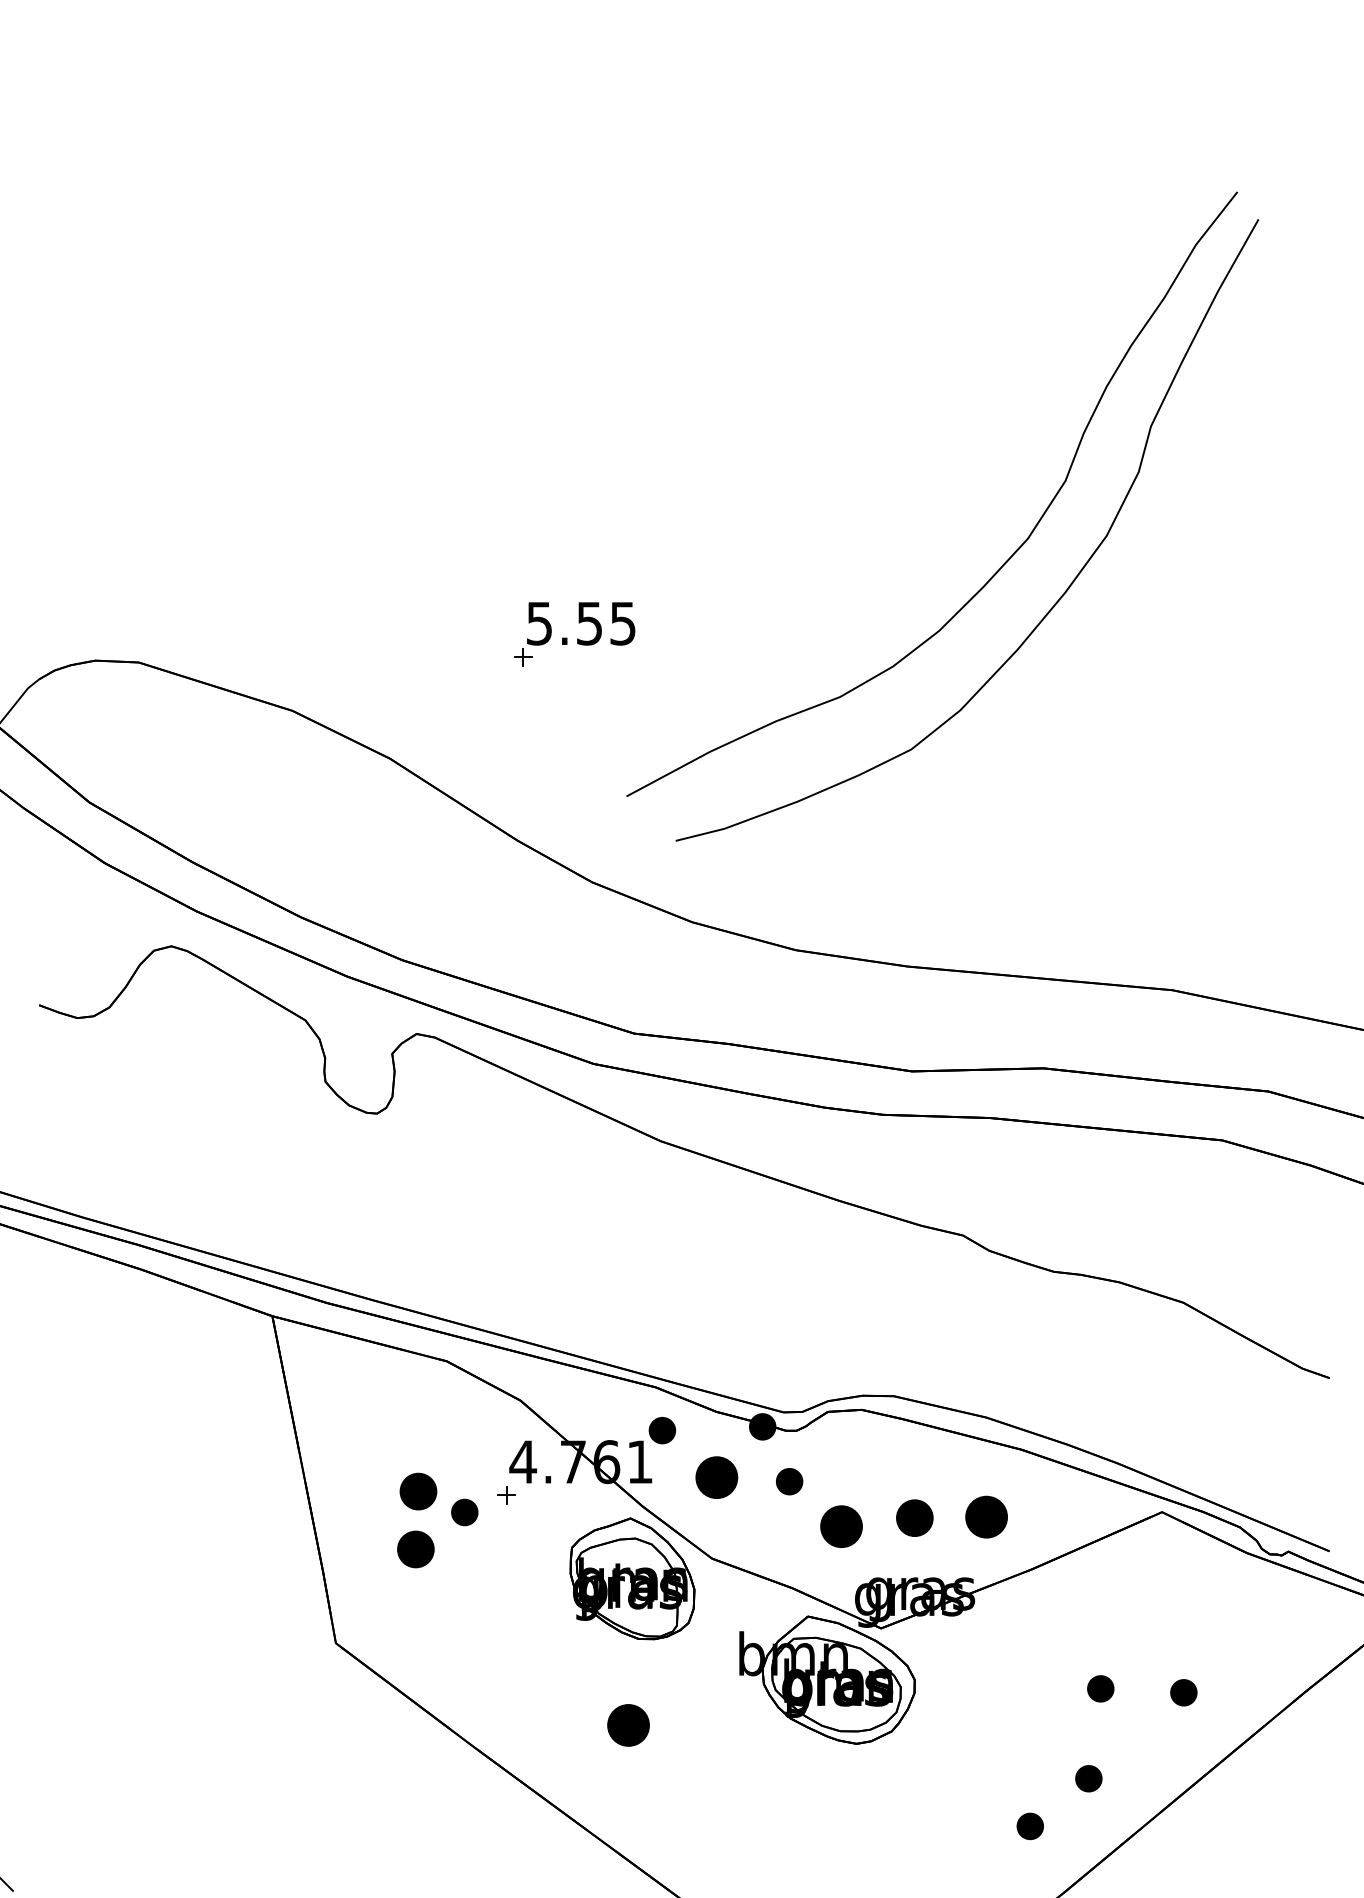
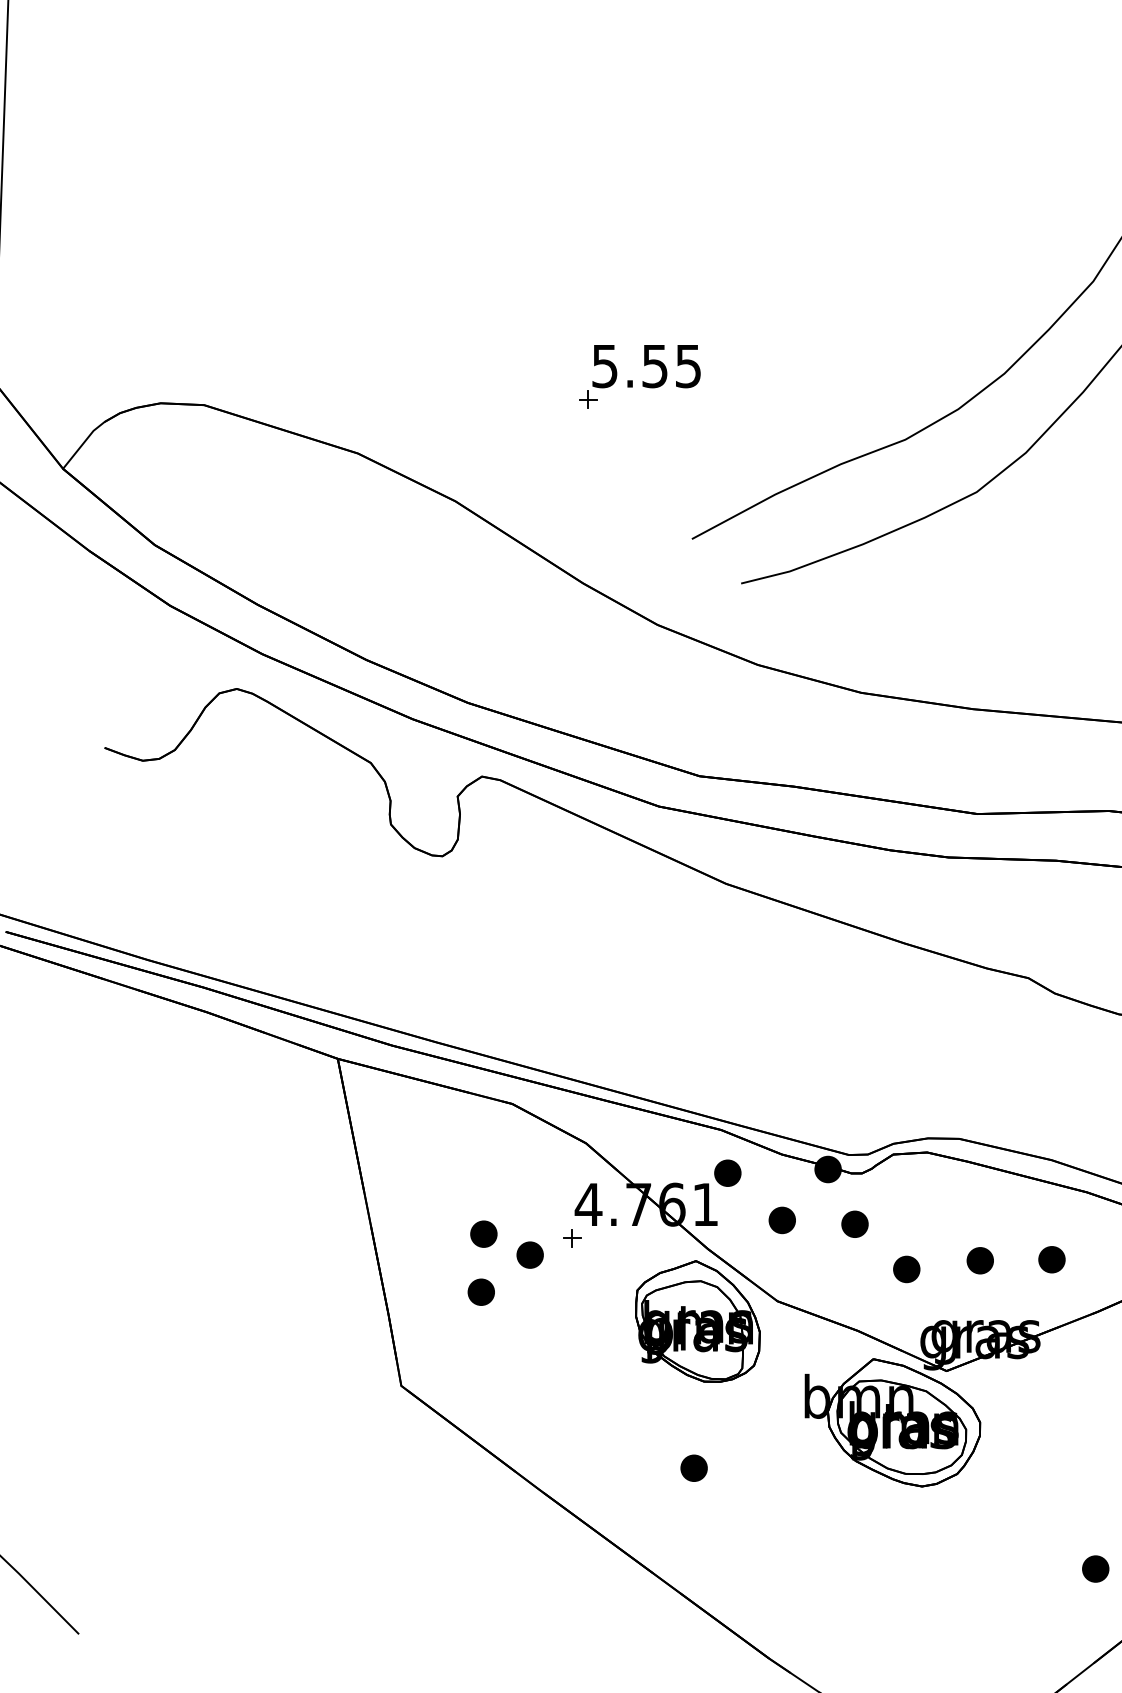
part: (716, 1477) -> (781, 1220), size x0.62
part: (418, 1491) -> (483, 1234), size x0.71
part: (986, 1516) -> (1051, 1259), size x0.62
part: (914, 1517) -> (979, 1260), size x0.71
part: (840, 1526) -> (905, 1269), size x0.62
part: (415, 1549) -> (480, 1292), size x0.71
part: (628, 1725) -> (693, 1468), size x0.62

